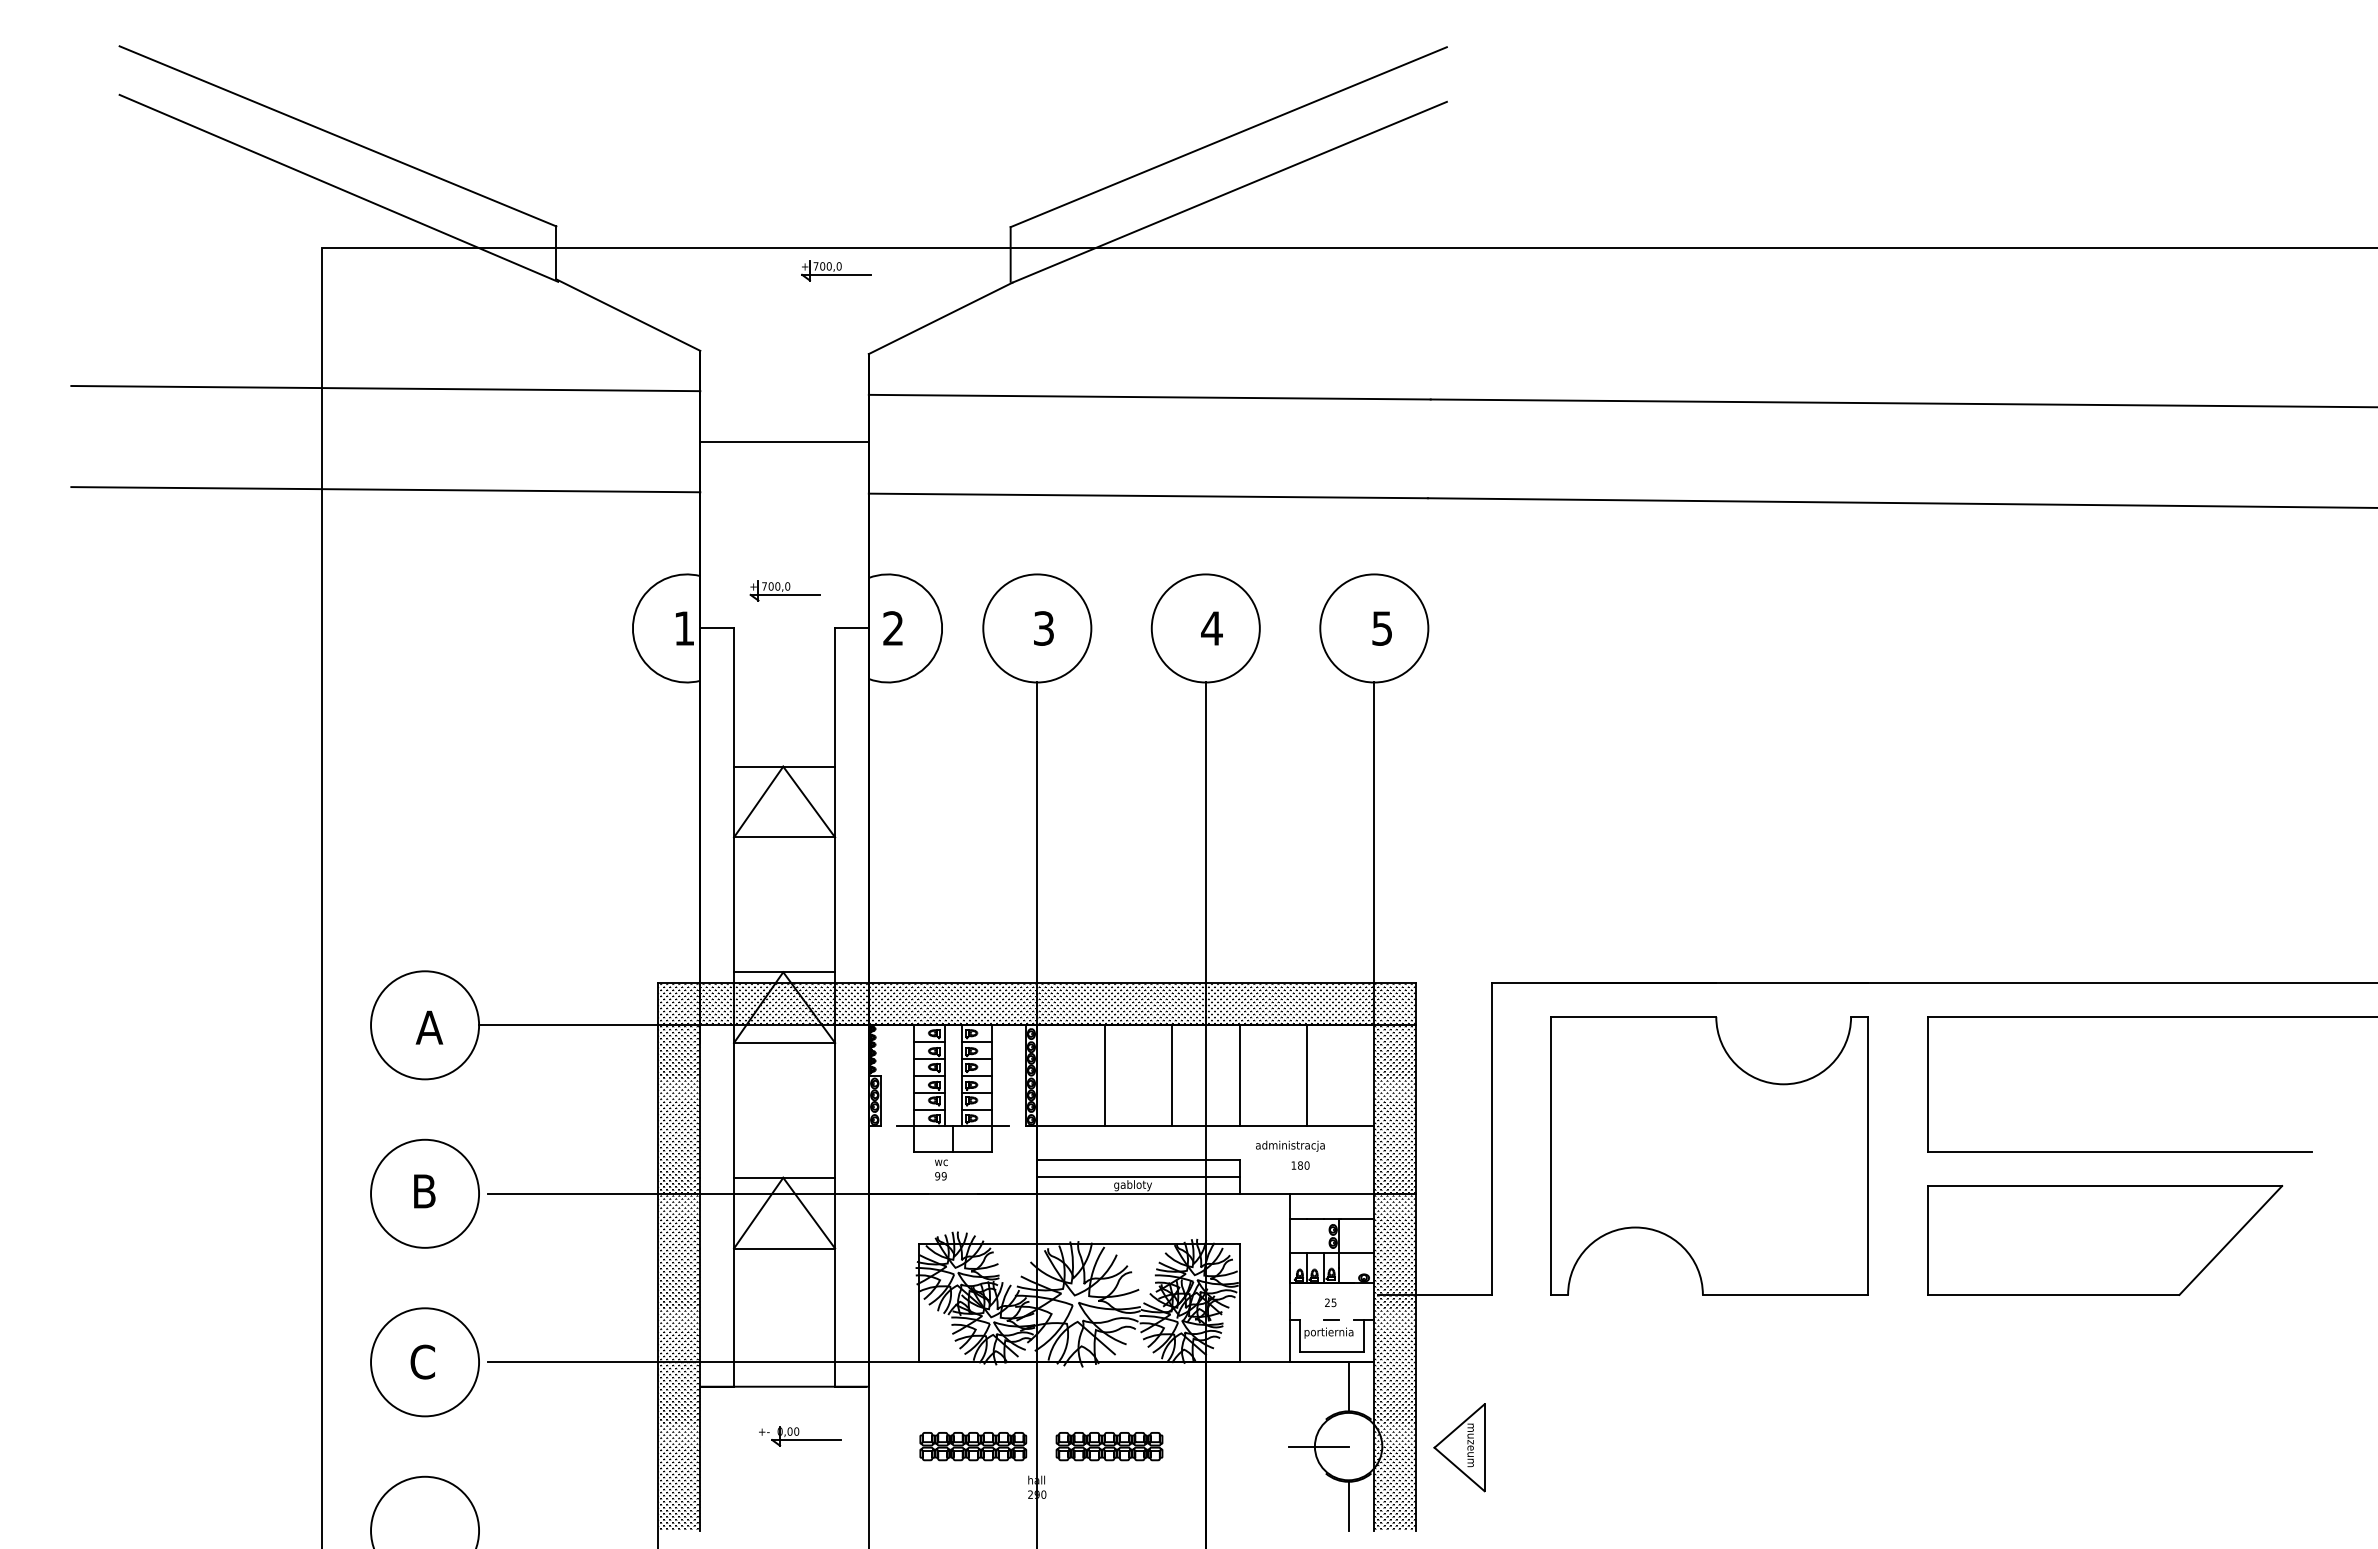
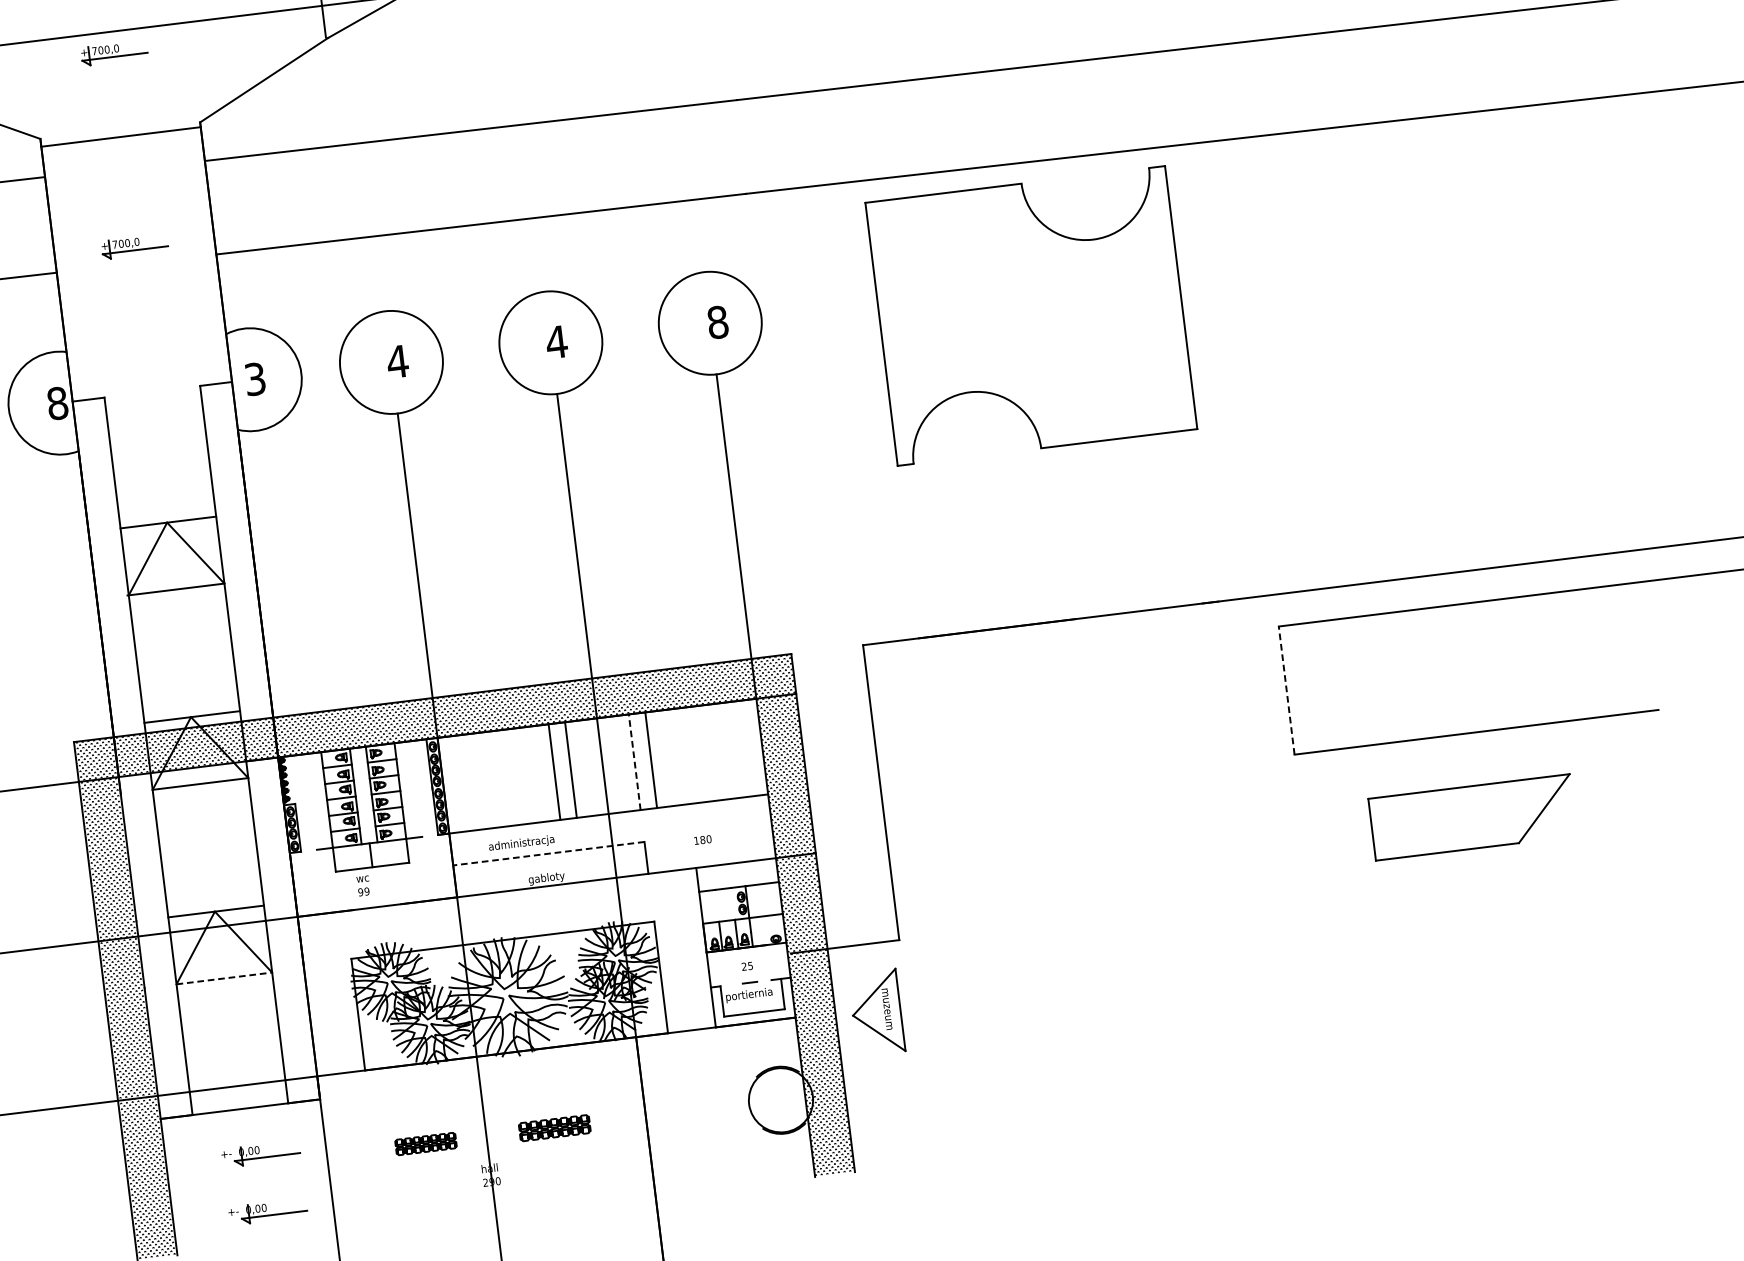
part: (836, 270) -> (114, 52), moved
line: (784, 442) -> (121, 137), moved
part: (784, 590) -> (134, 246), moved
text: (684, 628) -> (57, 403), 1 -> 8
text: (893, 628) -> (255, 379), 2 -> 3
text: (1043, 628) -> (397, 361), 3 -> 4
text: (1382, 628) -> (718, 322), 5 -> 8
line: (1104, 1075) -> (554, 771), moved
line: (1239, 1075) -> (634, 761), solid -> dashed
line: (1306, 1075) -> (650, 759), moved
line: (1927, 1084) -> (1286, 690), solid -> dashed
text: (1290, 1145) -> (521, 842), moved
part: (1709, 1155) -> (1031, 315), moved
line: (1137, 1160) -> (548, 854), solid -> dashed
line: (1138, 1176) -> (550, 869), removed
part: (2105, 1240) -> (1473, 817), size x0.6
line: (784, 1248) -> (224, 978), solid -> dashed
line: (1348, 1386) -> (773, 1043), removed
part: (973, 1446) -> (426, 1143), size x0.6
part: (1109, 1446) -> (554, 1127), size x0.7
line: (1318, 1446) -> (752, 1103), removed
part: (1459, 1447) -> (876, 1012), moved
part: (800, 1497) -> (268, 1212), added
line: (1348, 1505) -> (787, 1156), removed

